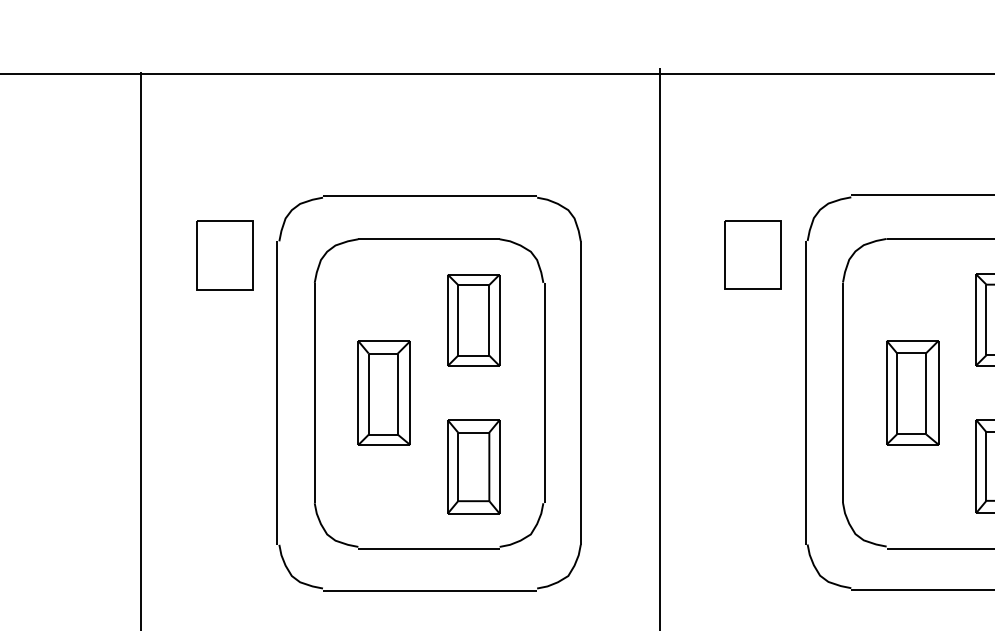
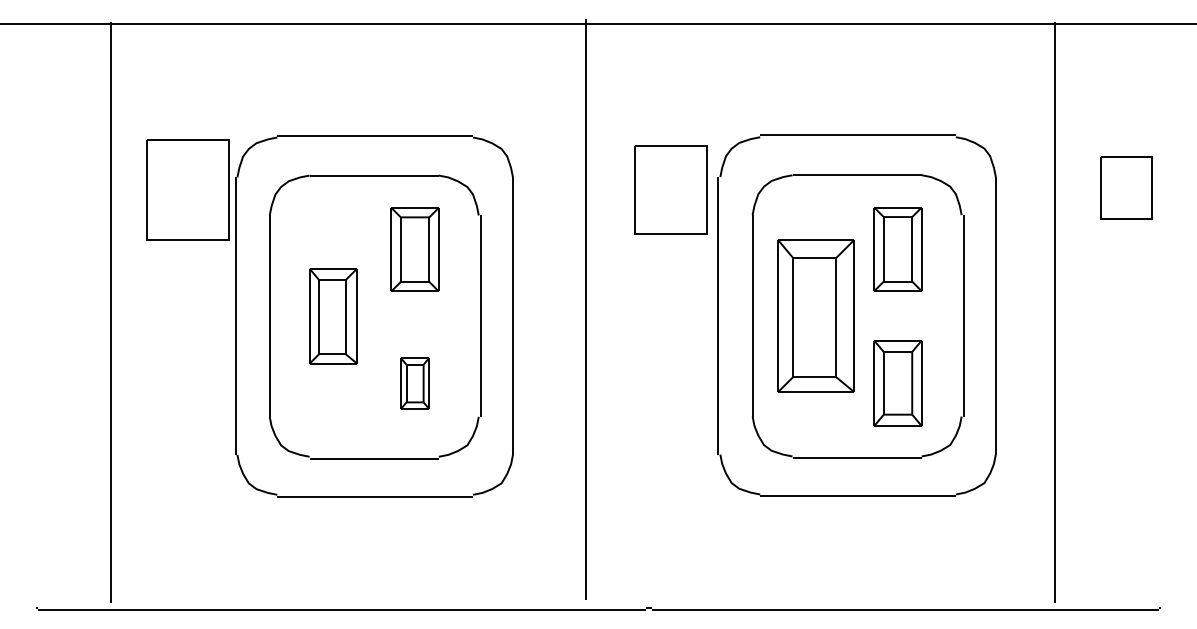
part: (753, 254) -> (670, 189), size x1.4
part: (224, 255) -> (187, 190), size x1.6
part: (912, 392) -> (816, 315), size x1.6
part: (473, 466) -> (414, 383), size x0.6

